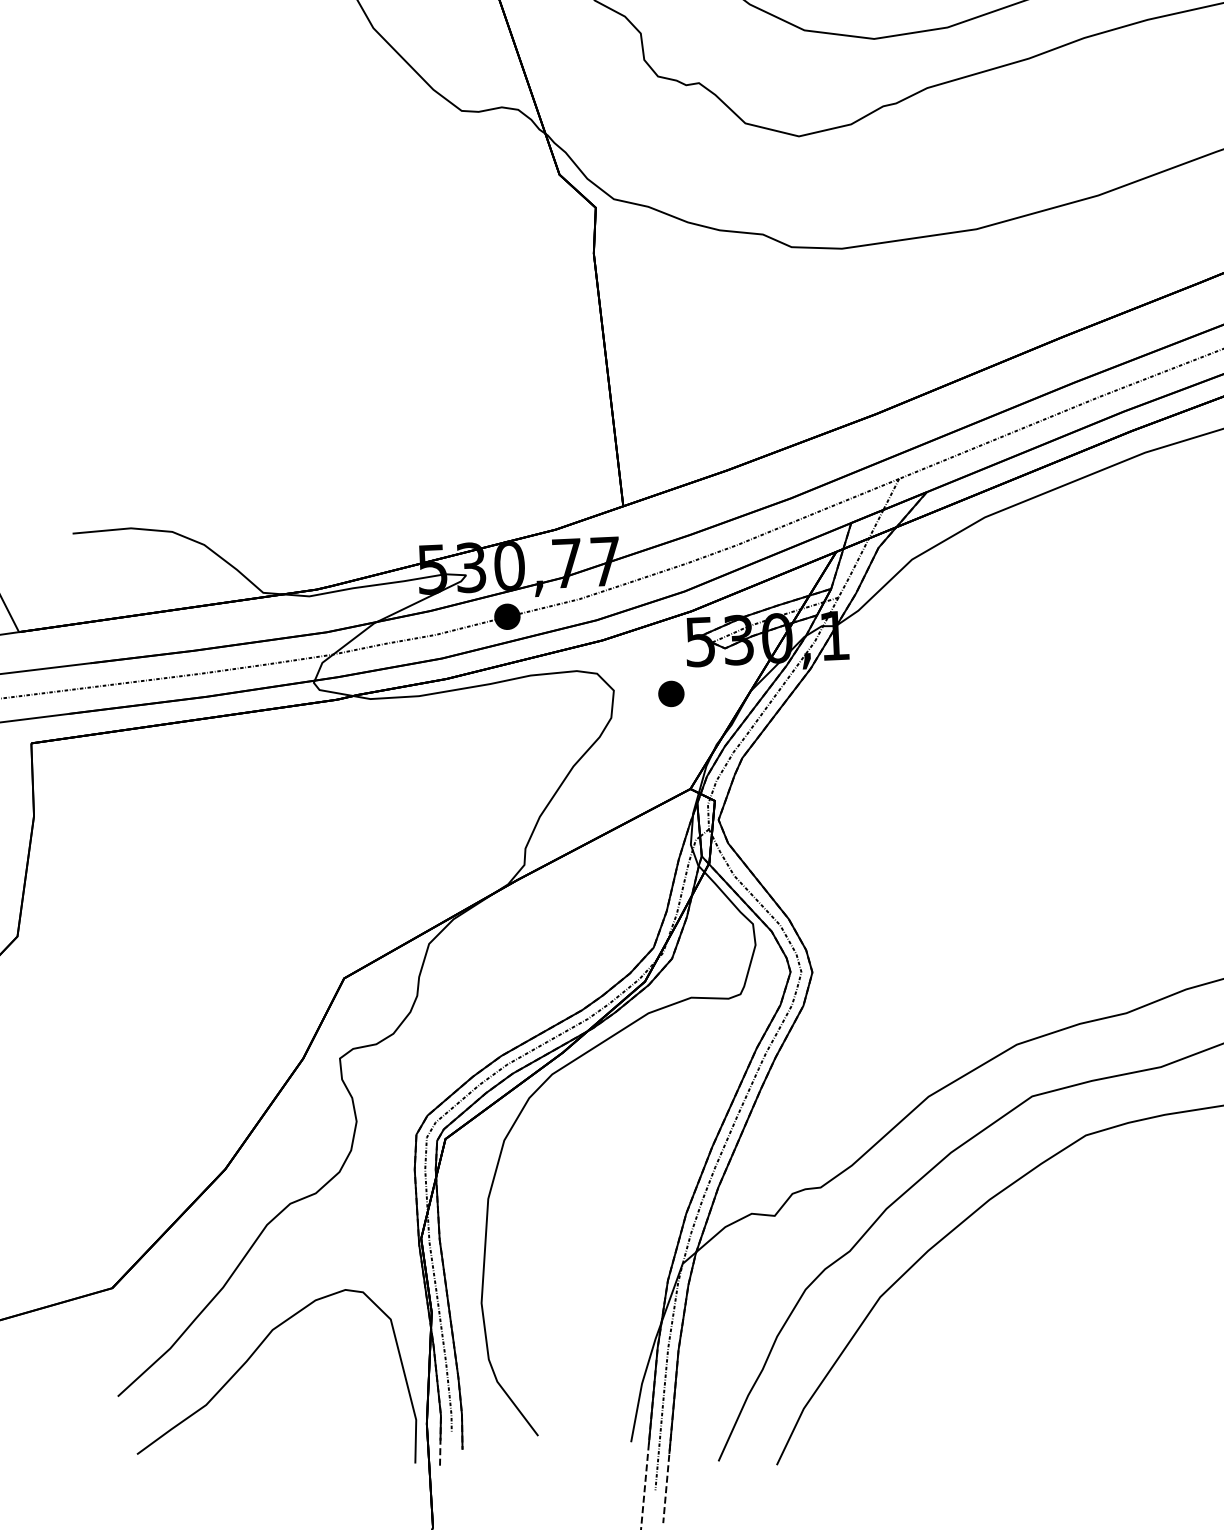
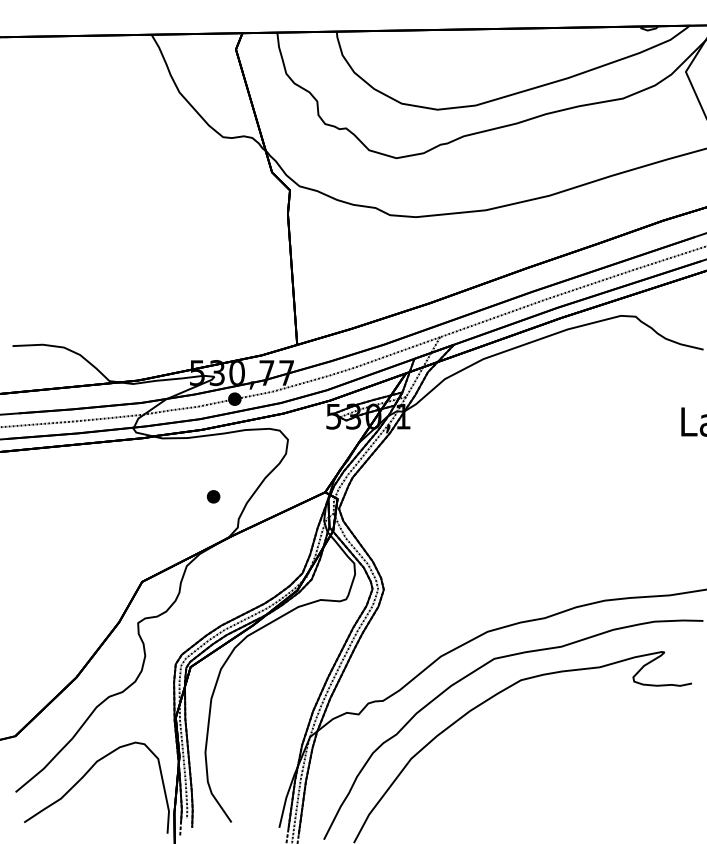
part: (671, 693) -> (213, 496), moved

